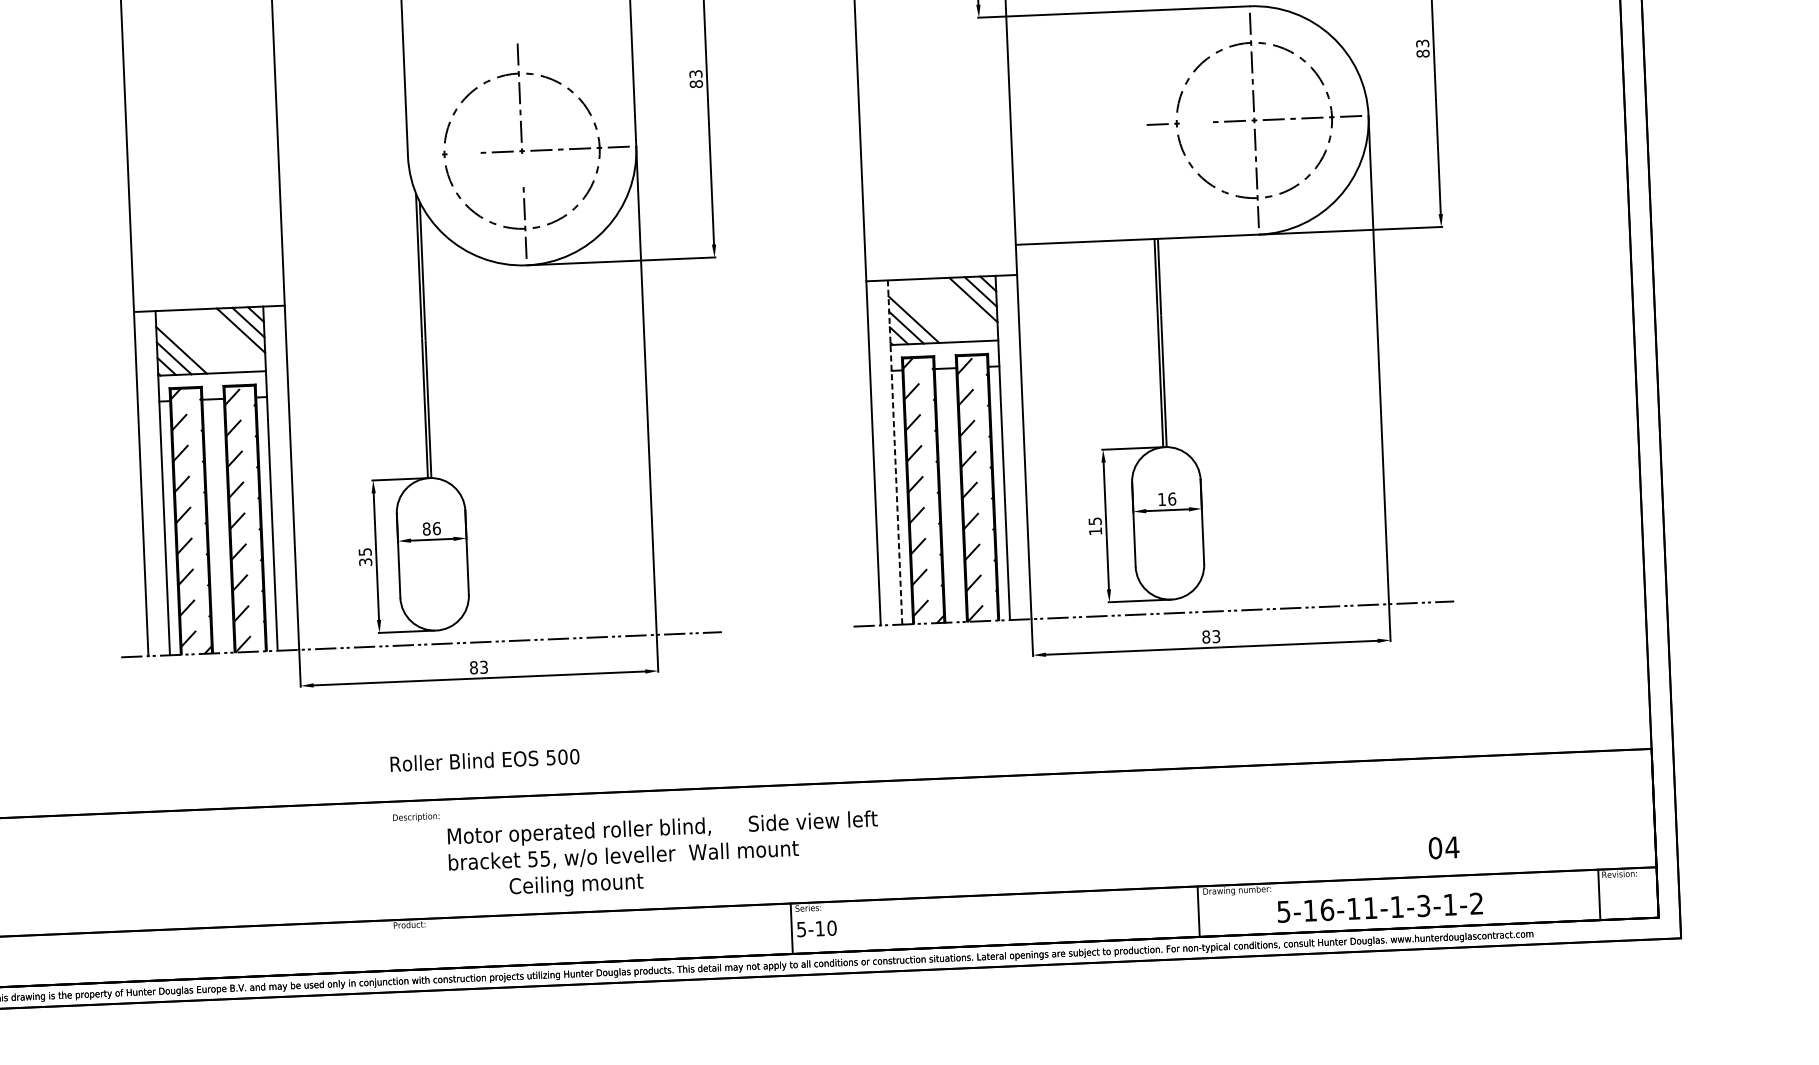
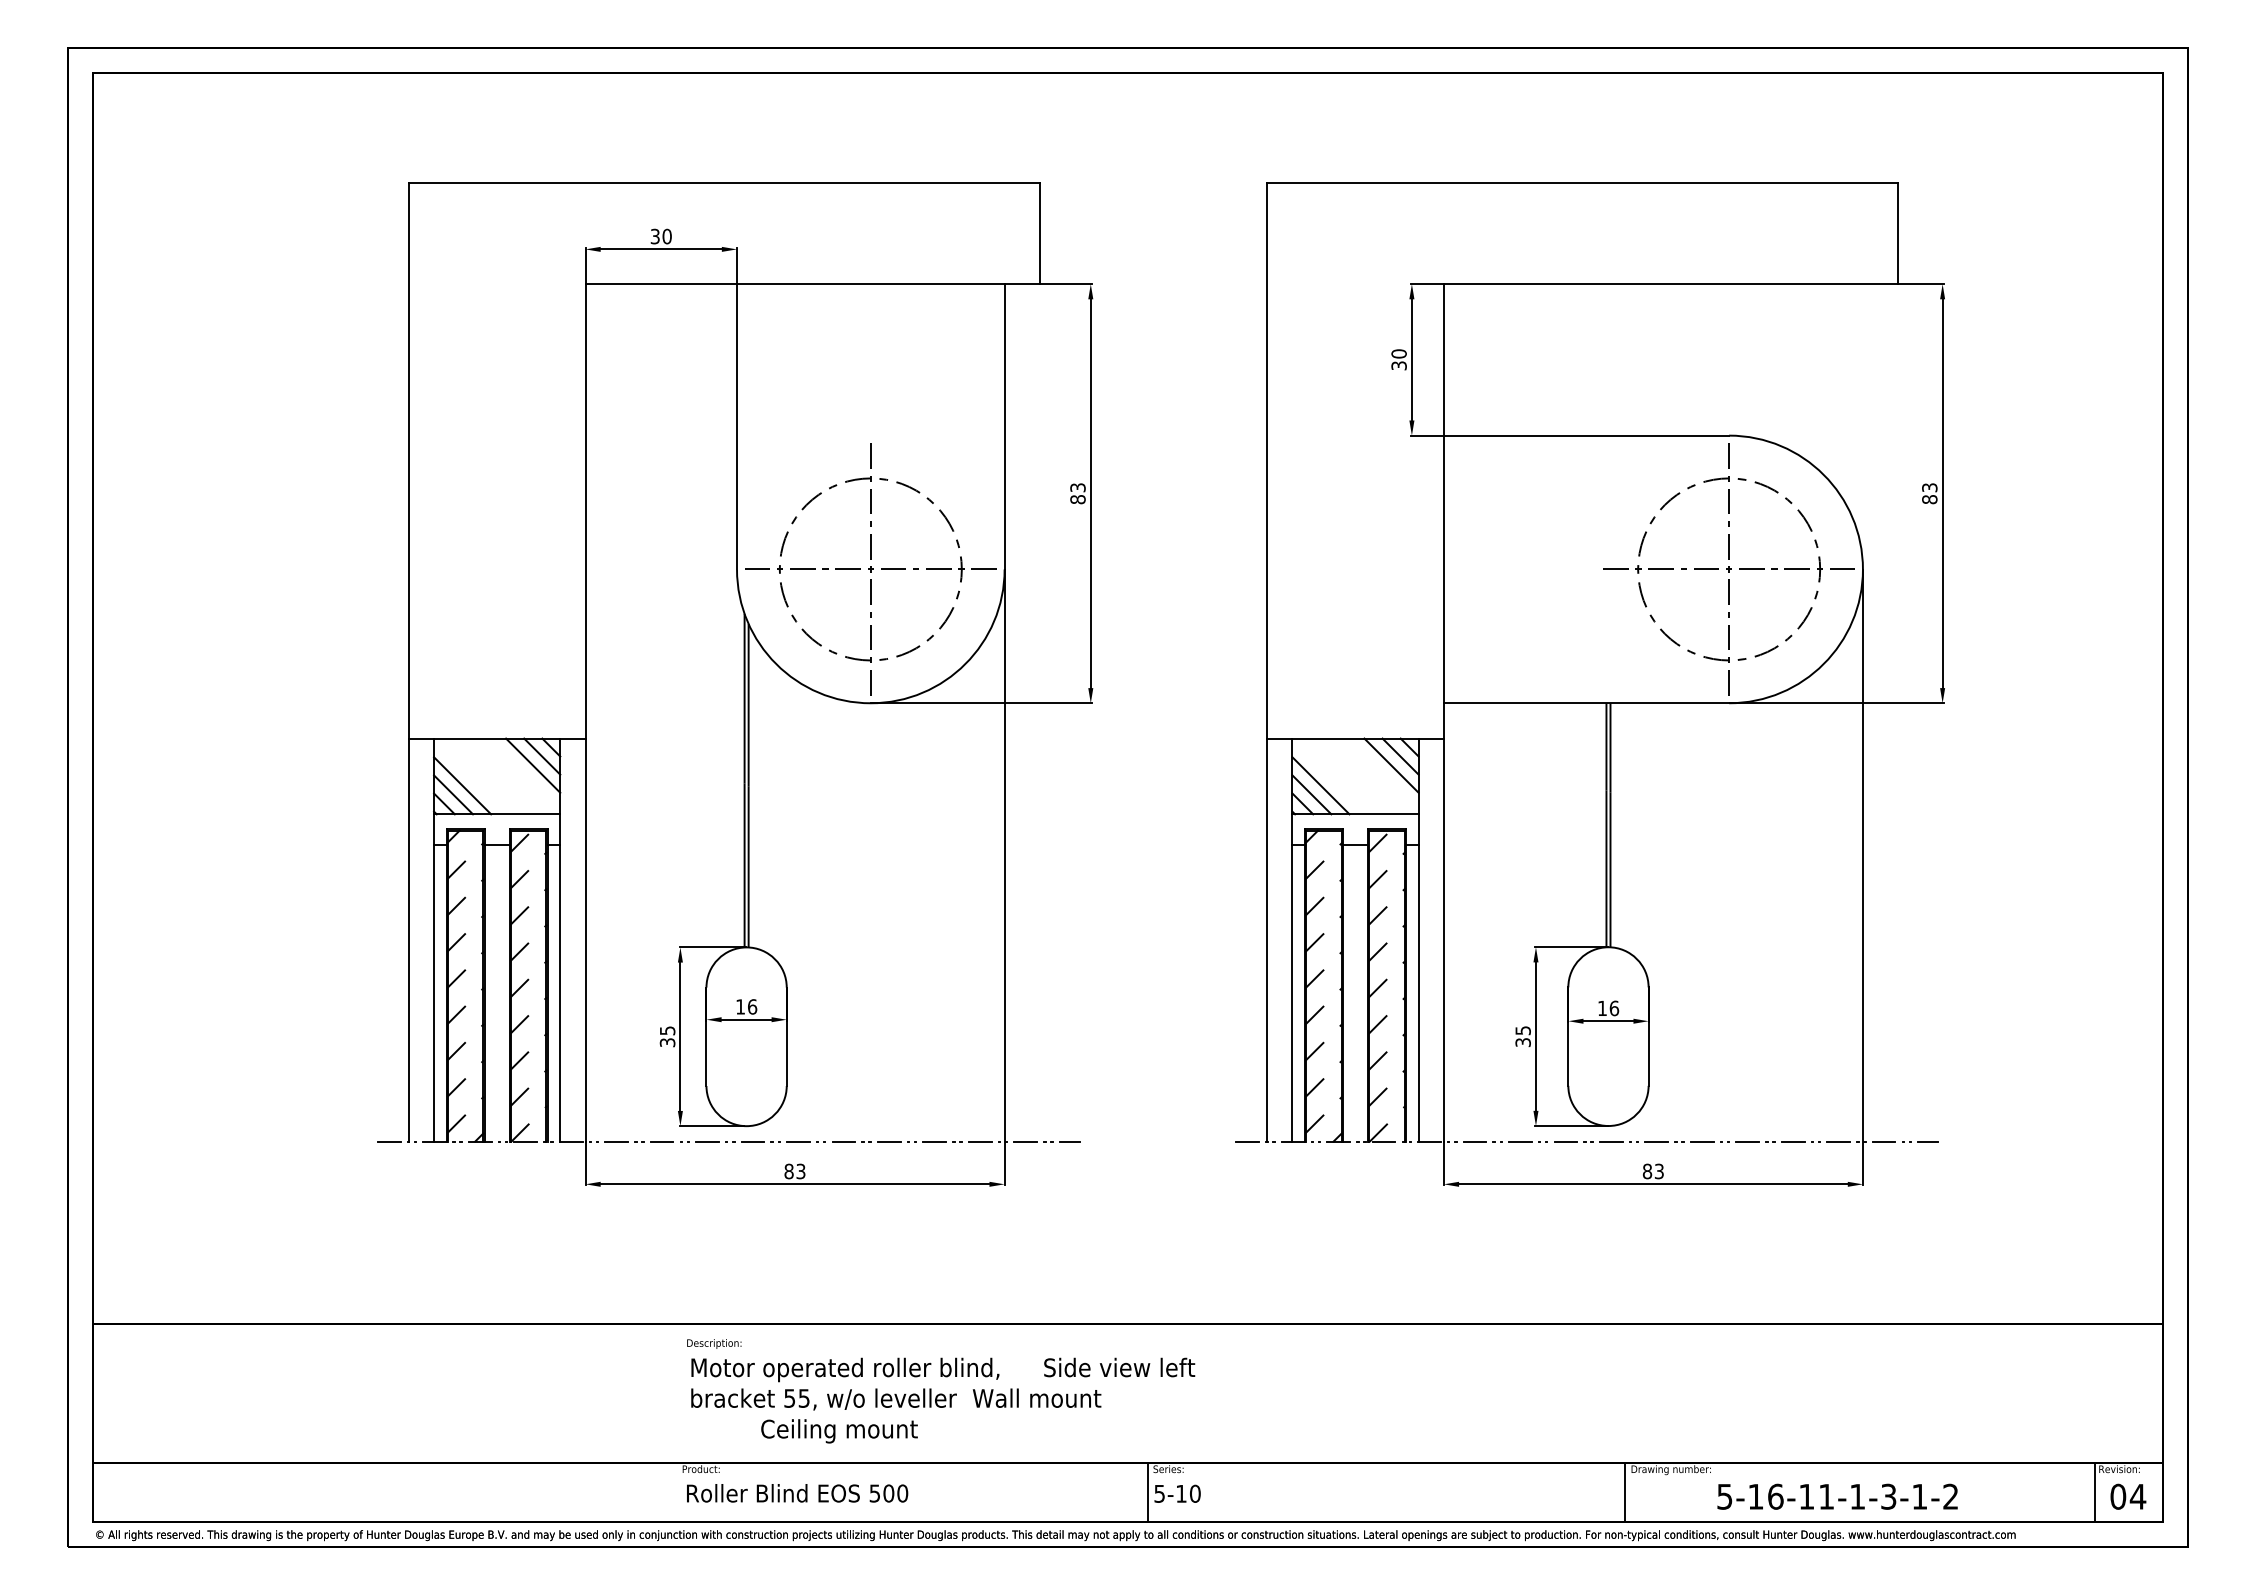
line: (1196, 122) -> (1661, 569), added
line: (463, 153) -> (802, 569), added
line: (425, 155) -> (757, 569), added
line: (522, 170) -> (870, 592), added
line: (895, 452) -> (1292, 940), dashed -> solid
text: (426, 528) -> (740, 1006), 86 -> 16
text: (1095, 531) -> (1522, 1042), 15 -> 35
text: (484, 760) -> (797, 1493), moved
text: (1444, 847) -> (2128, 1496), moved
text: (664, 855) -> (943, 1400), moved

